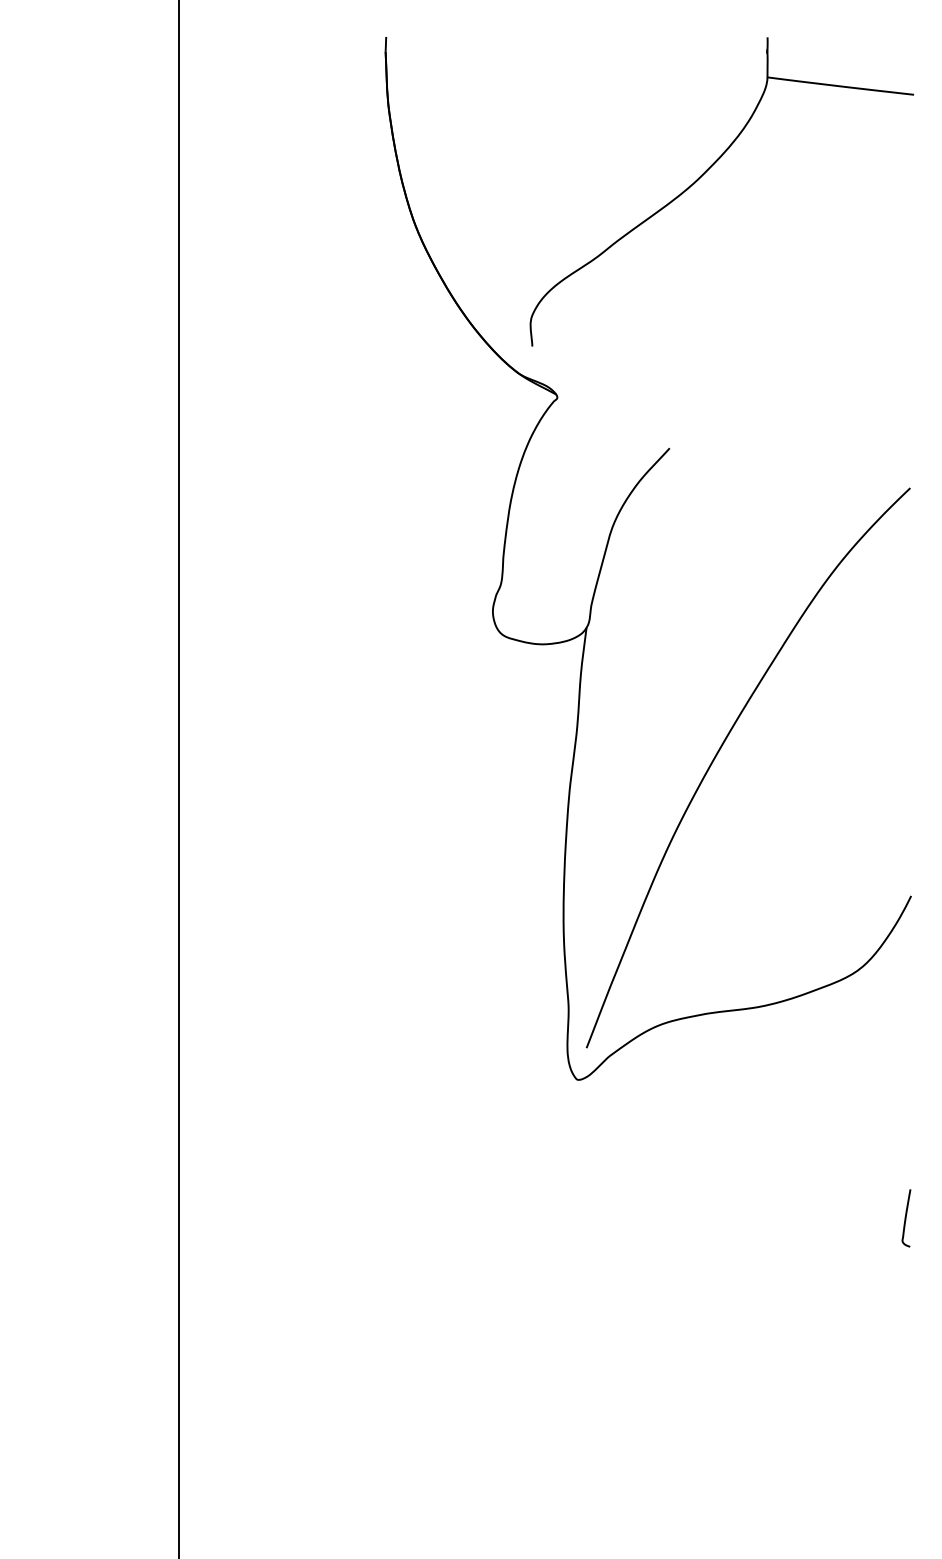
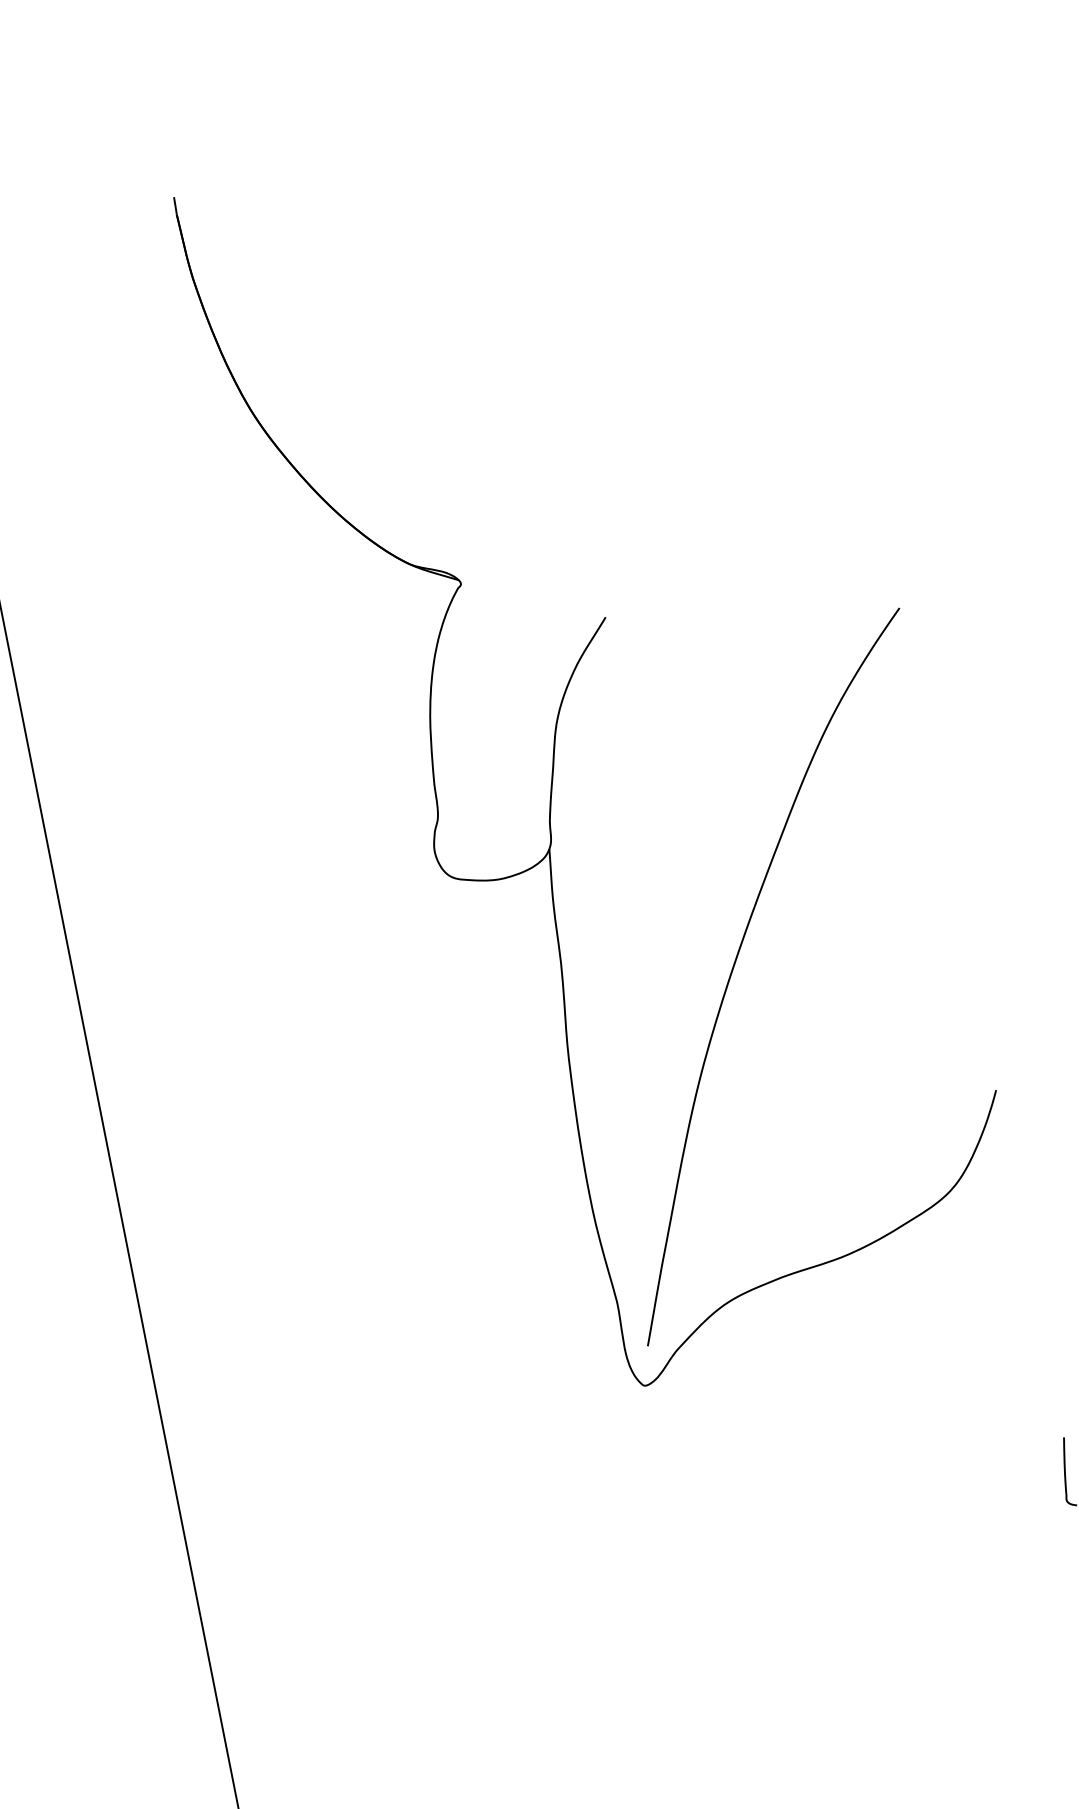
part: (704, 174) -> (582, 285), removed

